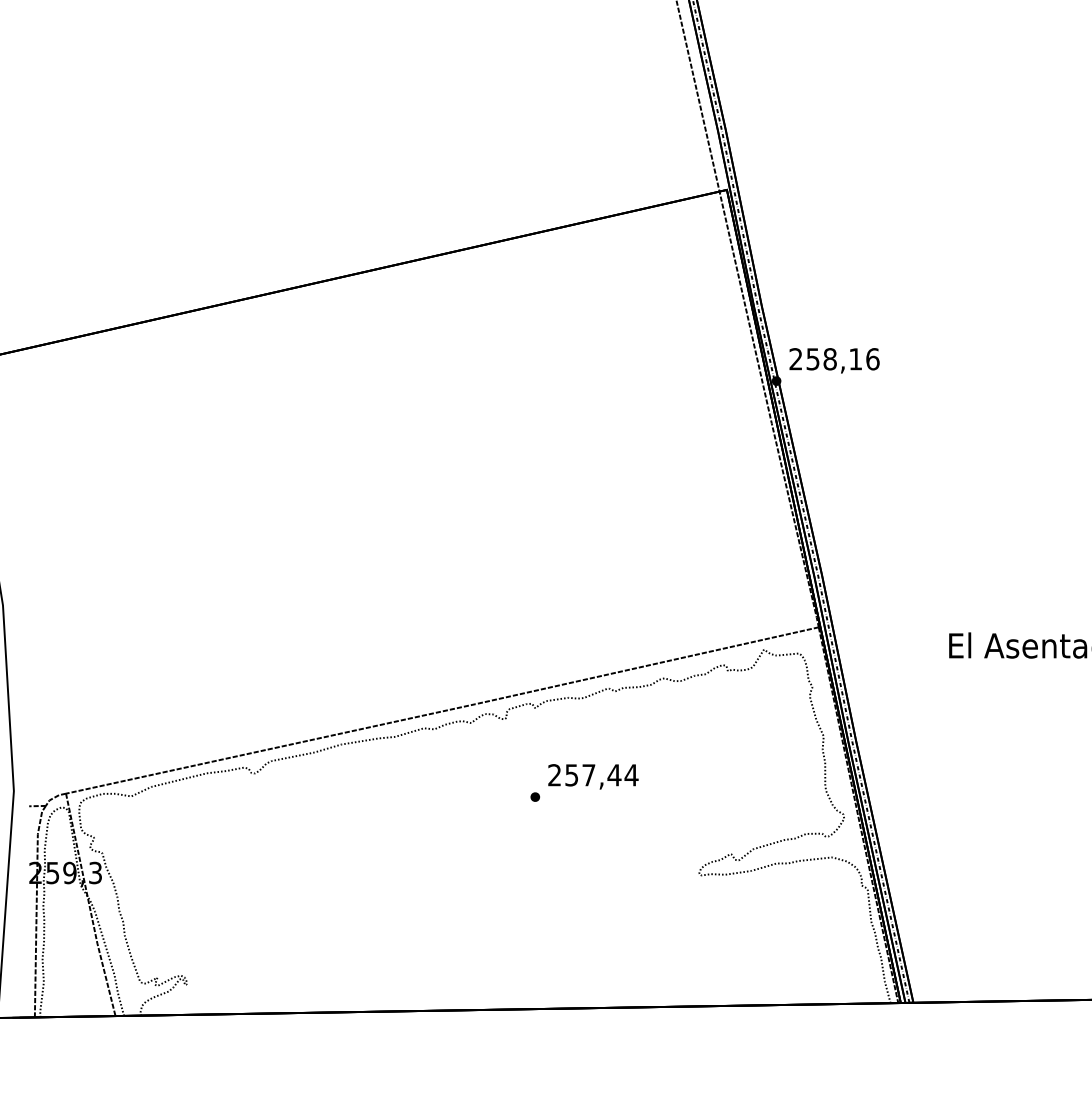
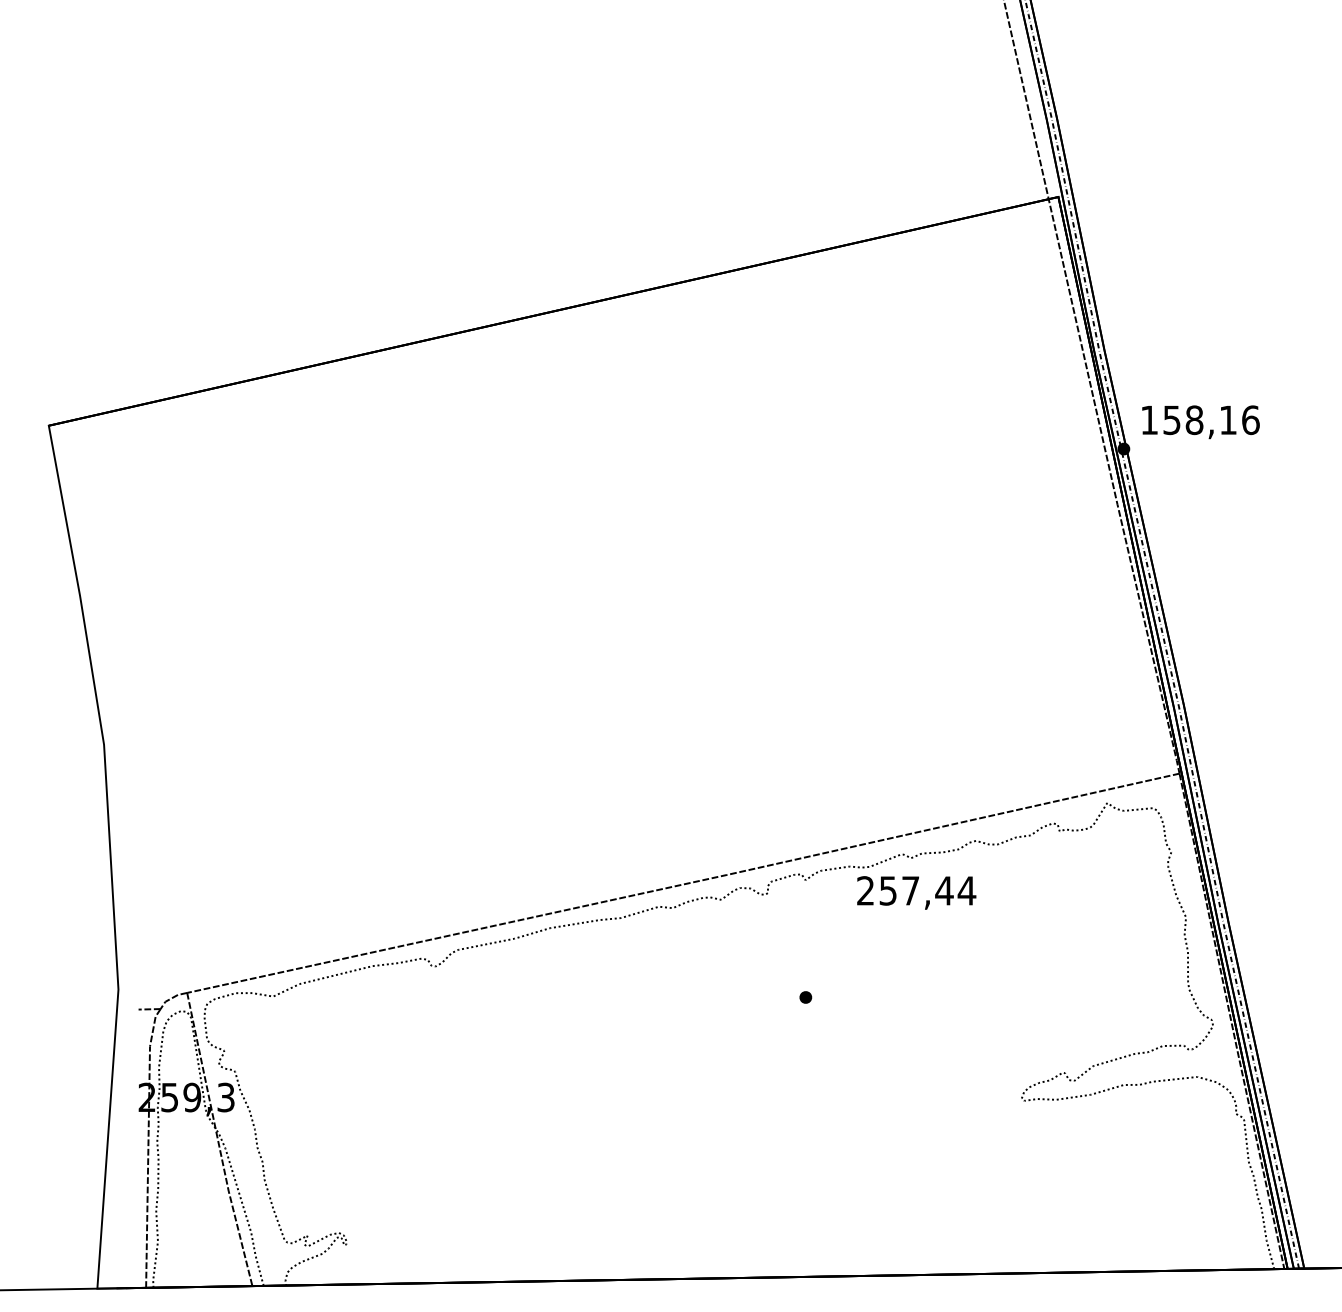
text: (795, 359) -> (1148, 420), 258,16 -> 158,16
text: (593, 776) -> (916, 892), moved

